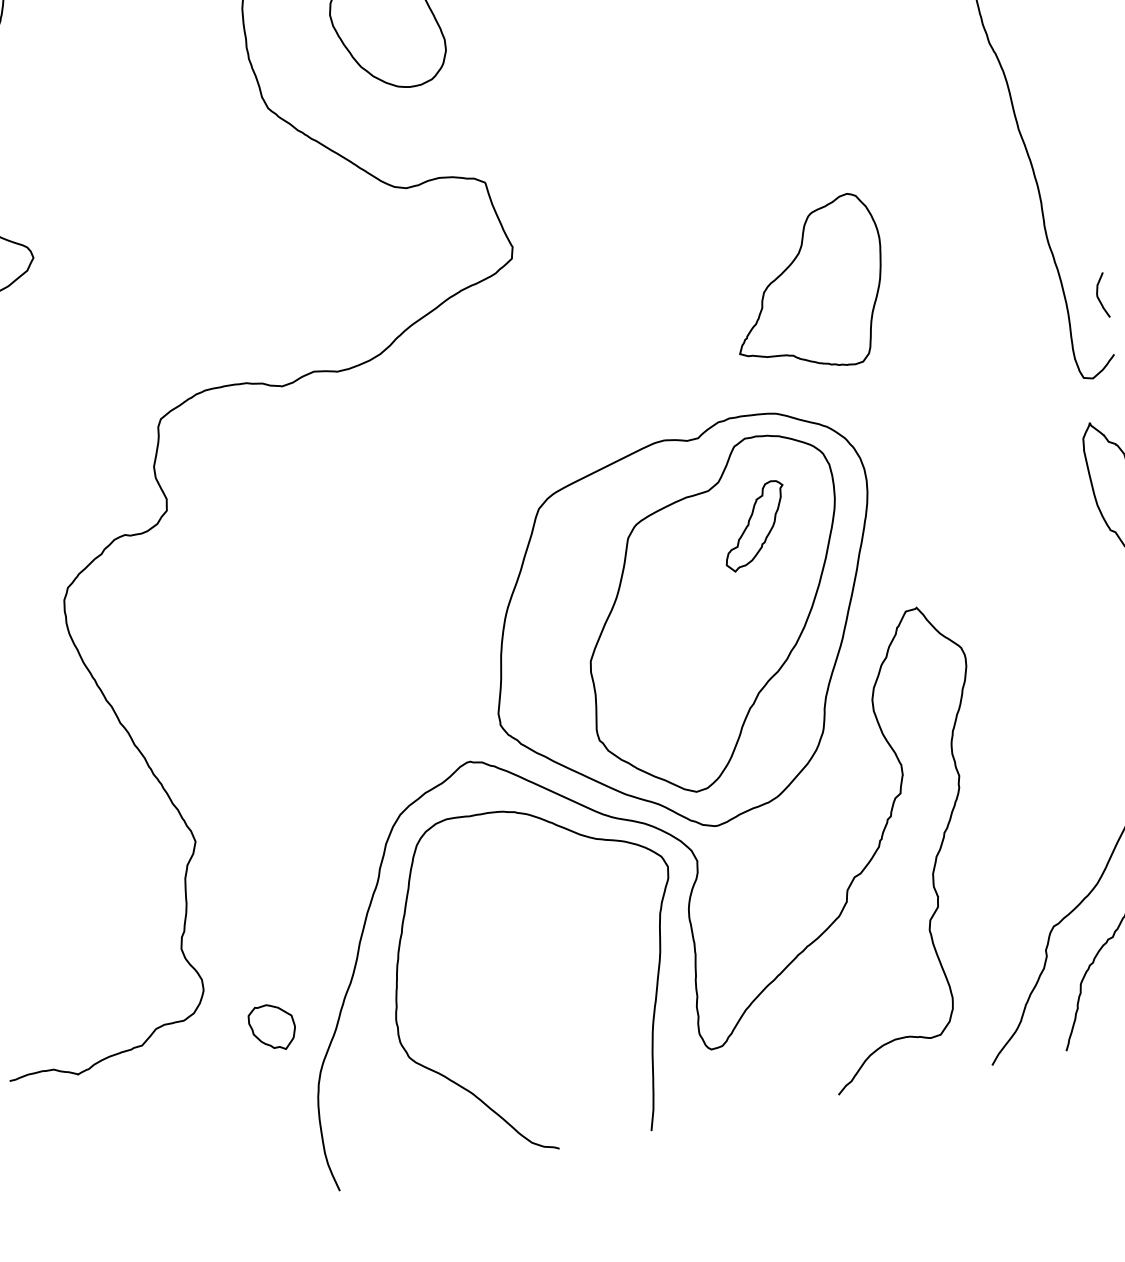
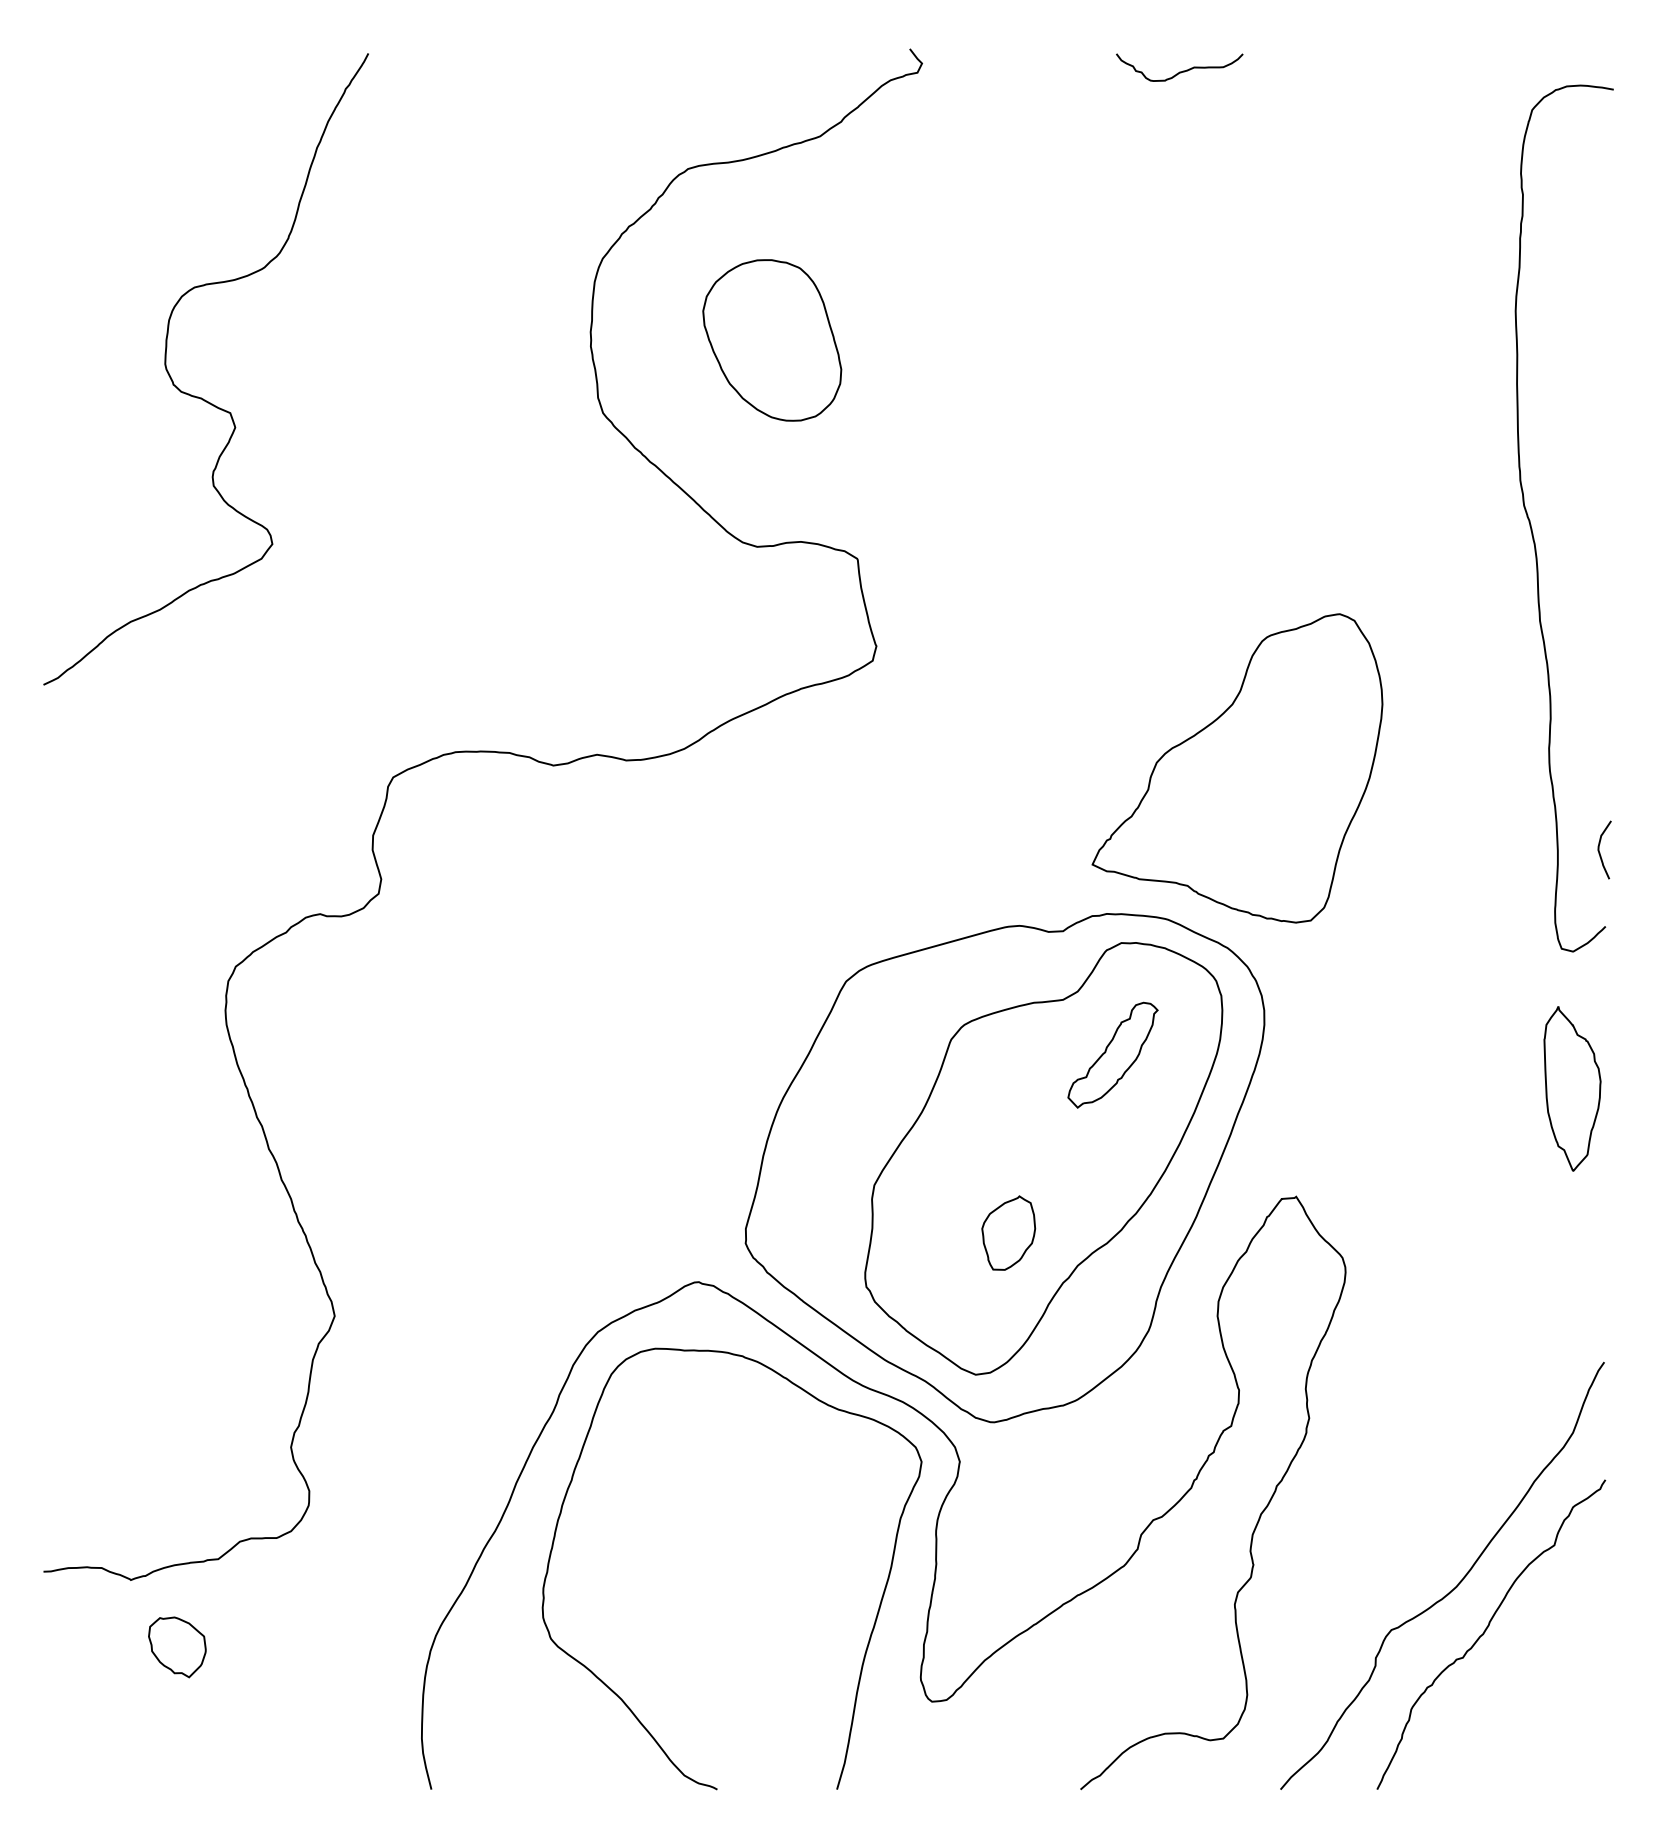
part: (808, 287) -> (1237, 768), size x1.43
part: (700, 677) -> (1008, 1232), added
part: (272, 1027) -> (177, 1647), moved

